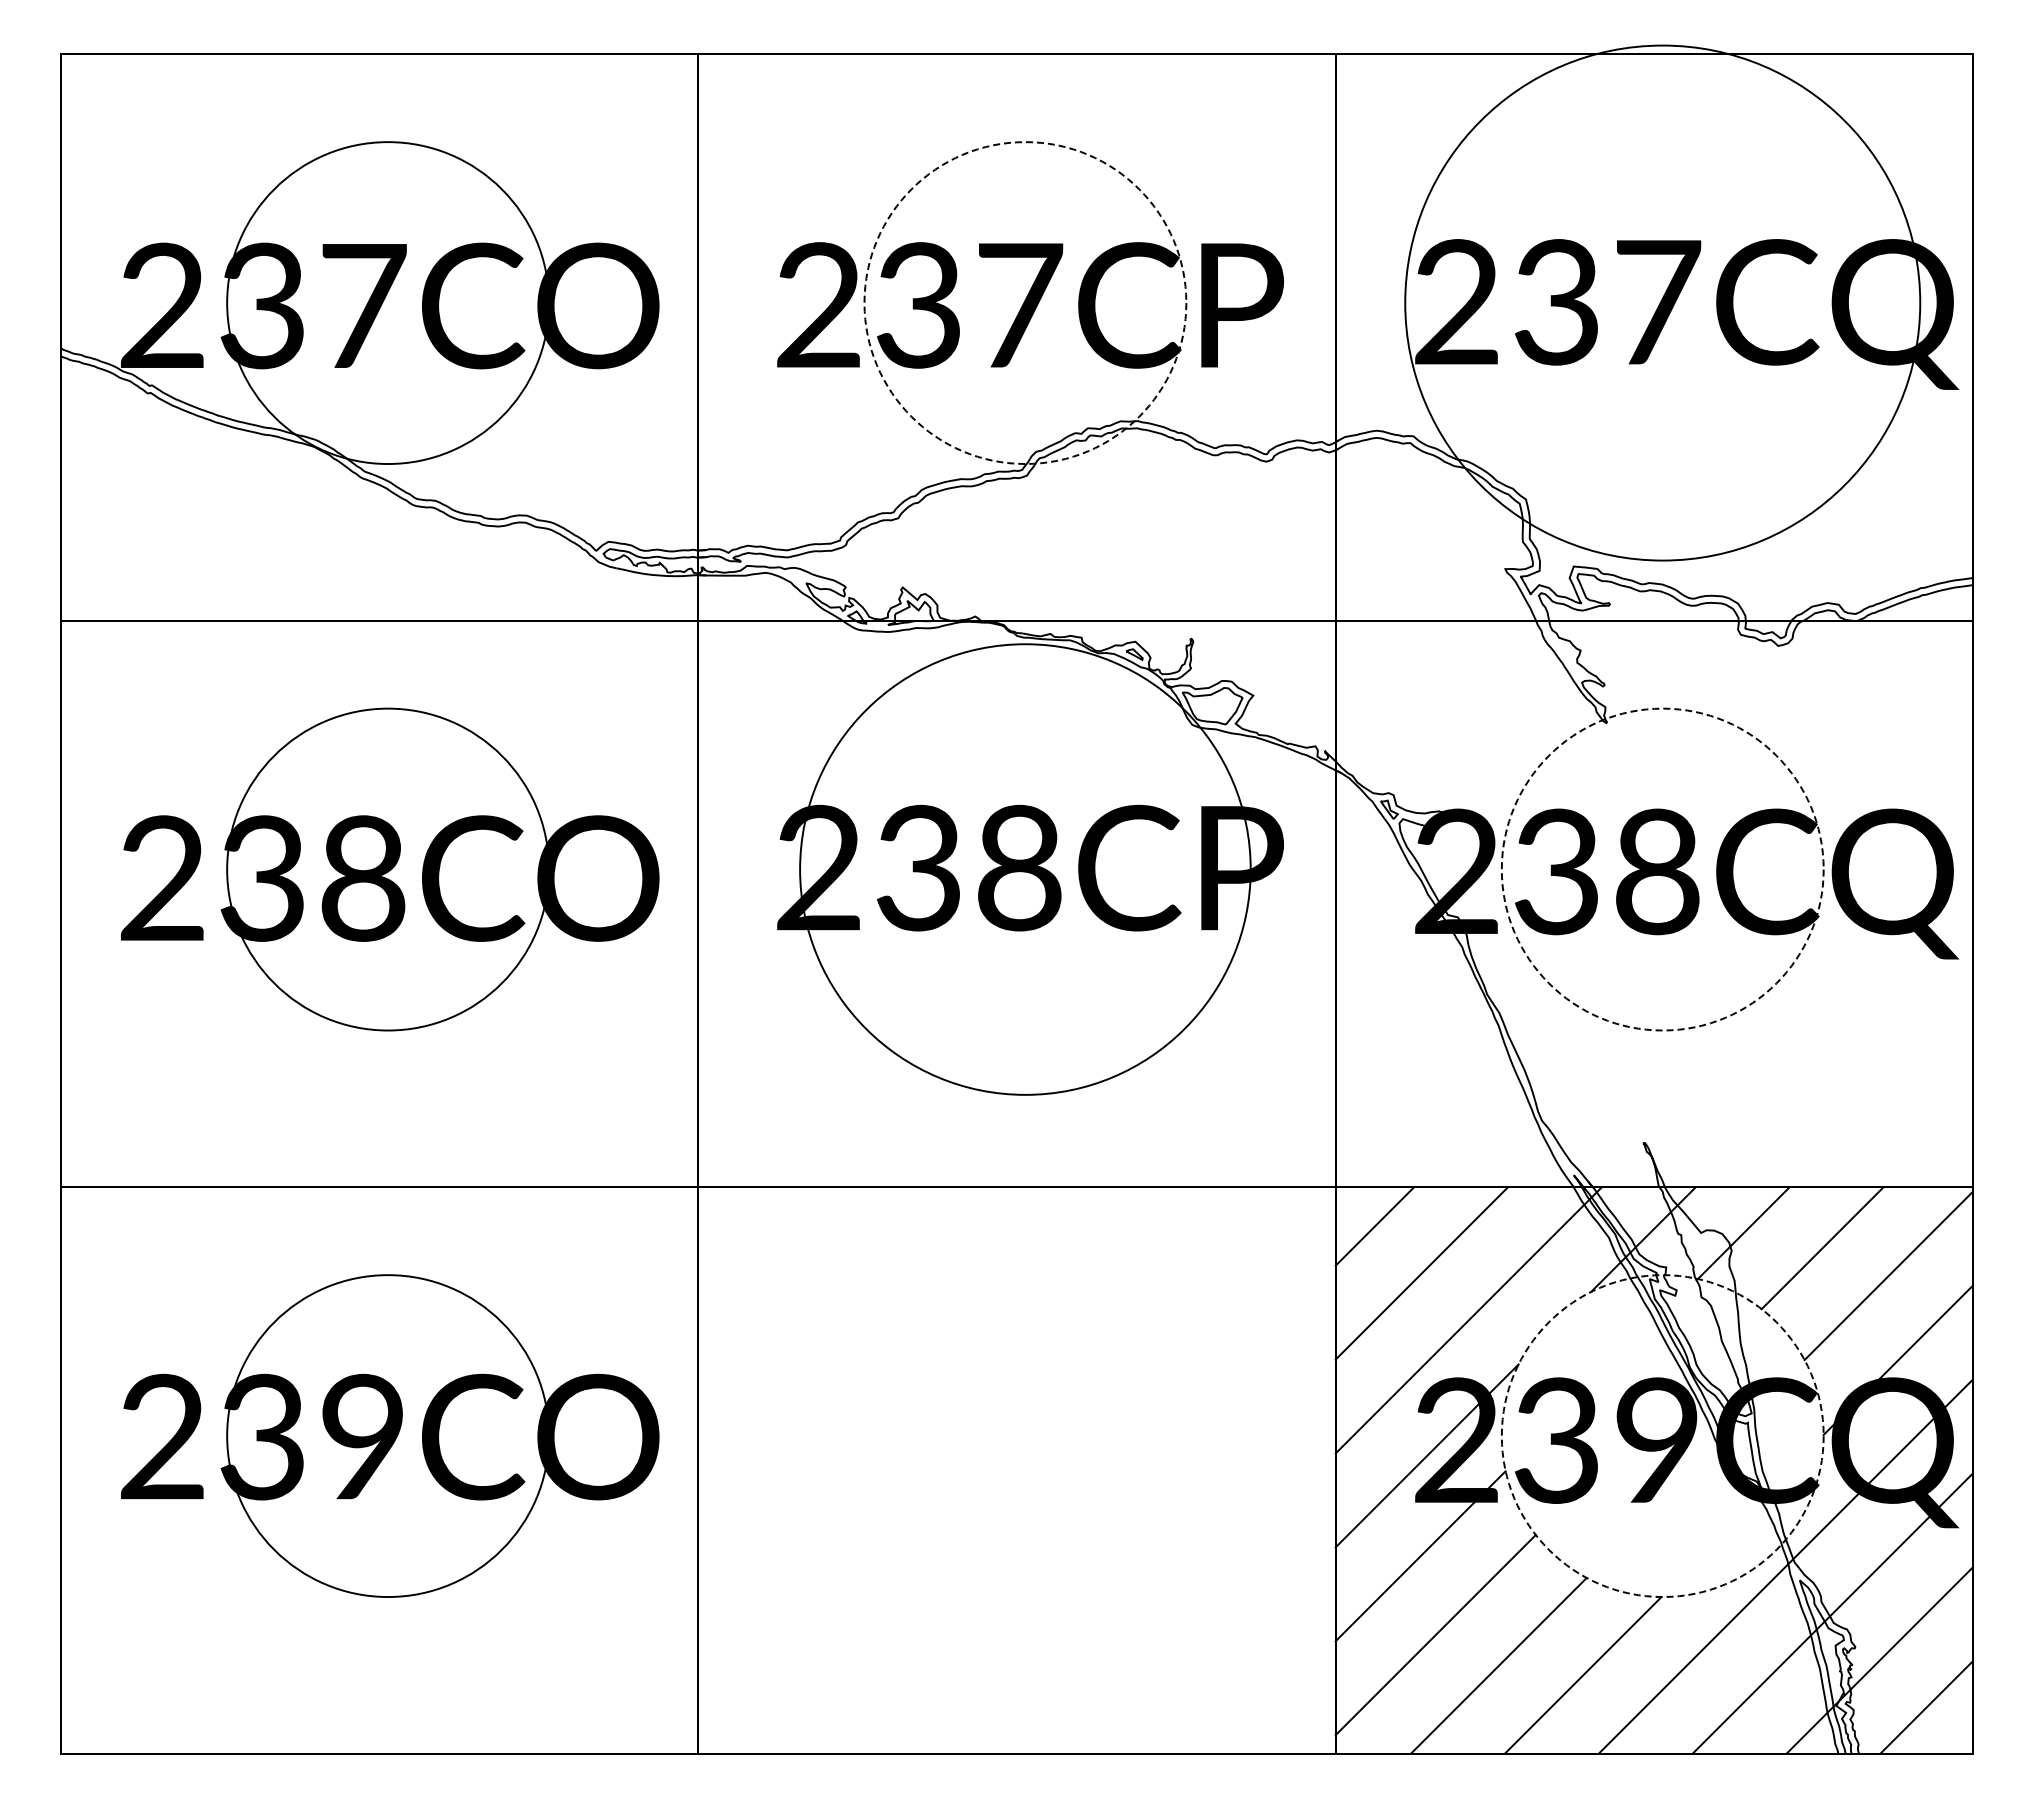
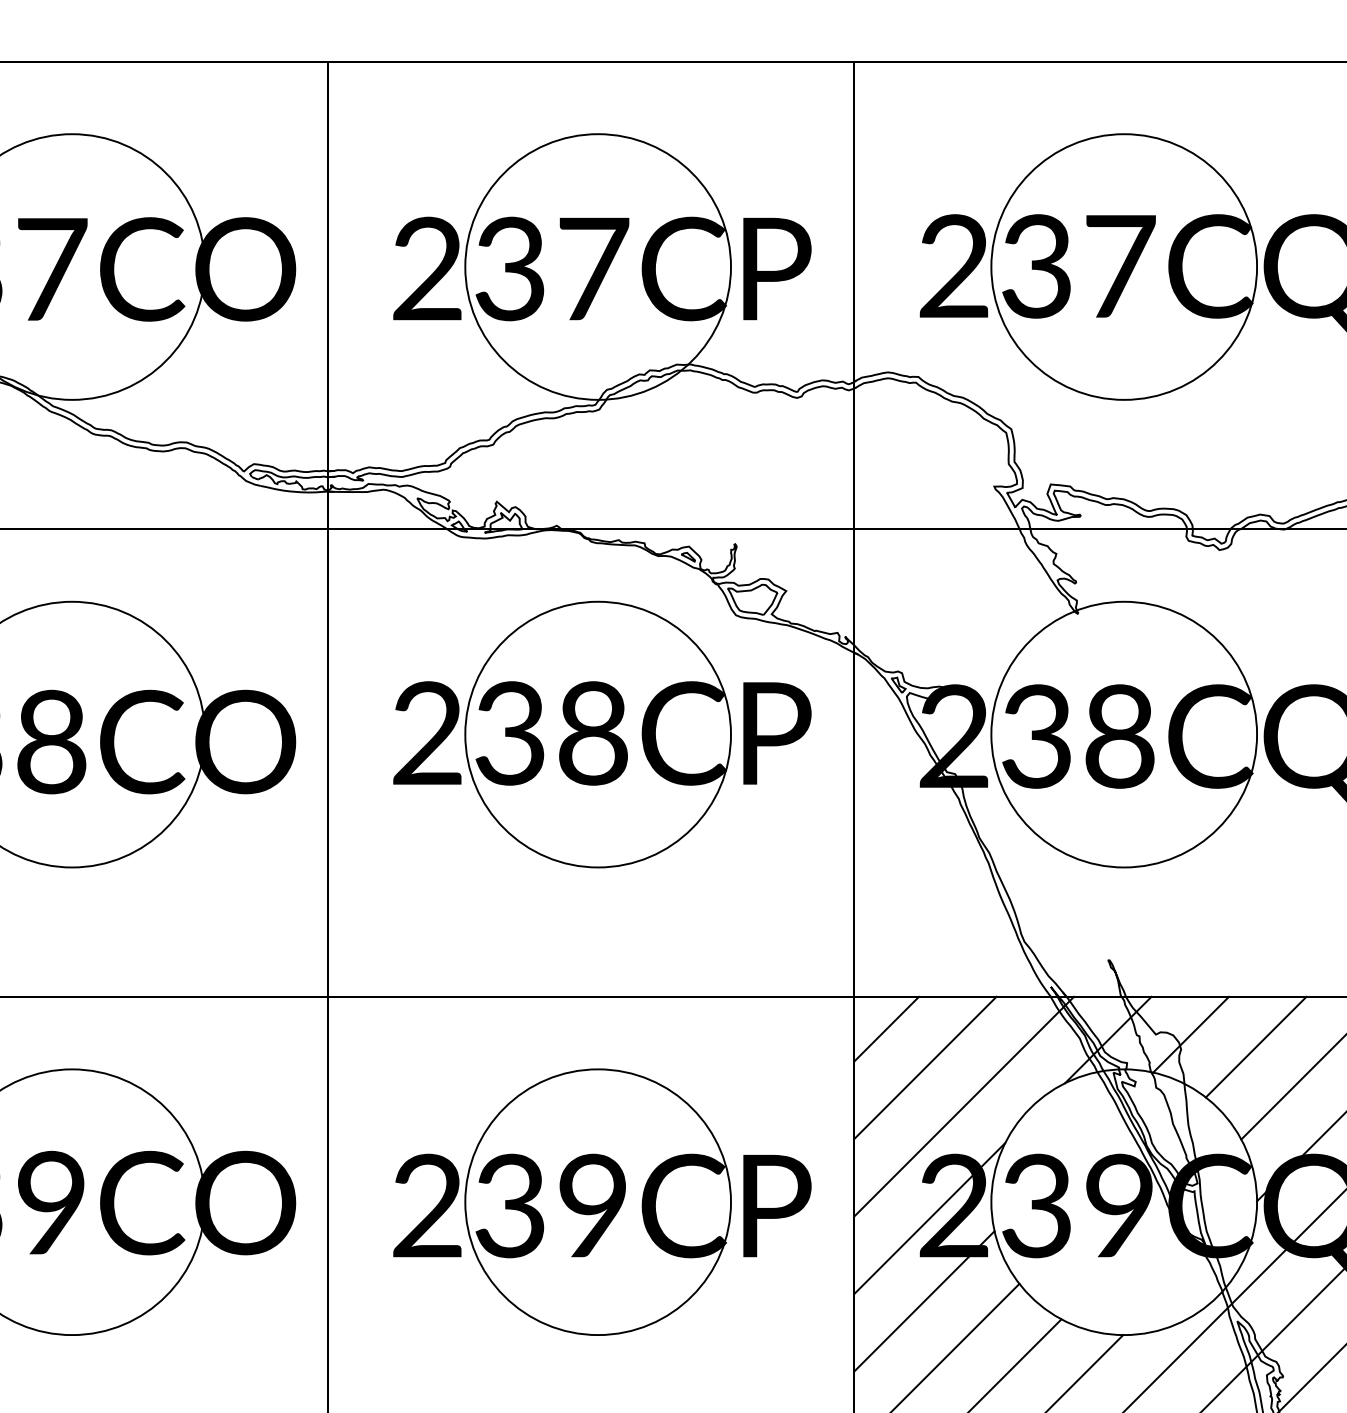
circle: (1025, 303) -> (598, 267), dashed -> solid
circle: (1662, 303) -> (1124, 267), size x0.62
circle: (1025, 869) -> (598, 734), size x0.71
circle: (1662, 869) -> (1124, 734), dashed -> solid
part: (1030, 1435) -> (602, 1201), added
circle: (1662, 1436) -> (1124, 1202), dashed -> solid

